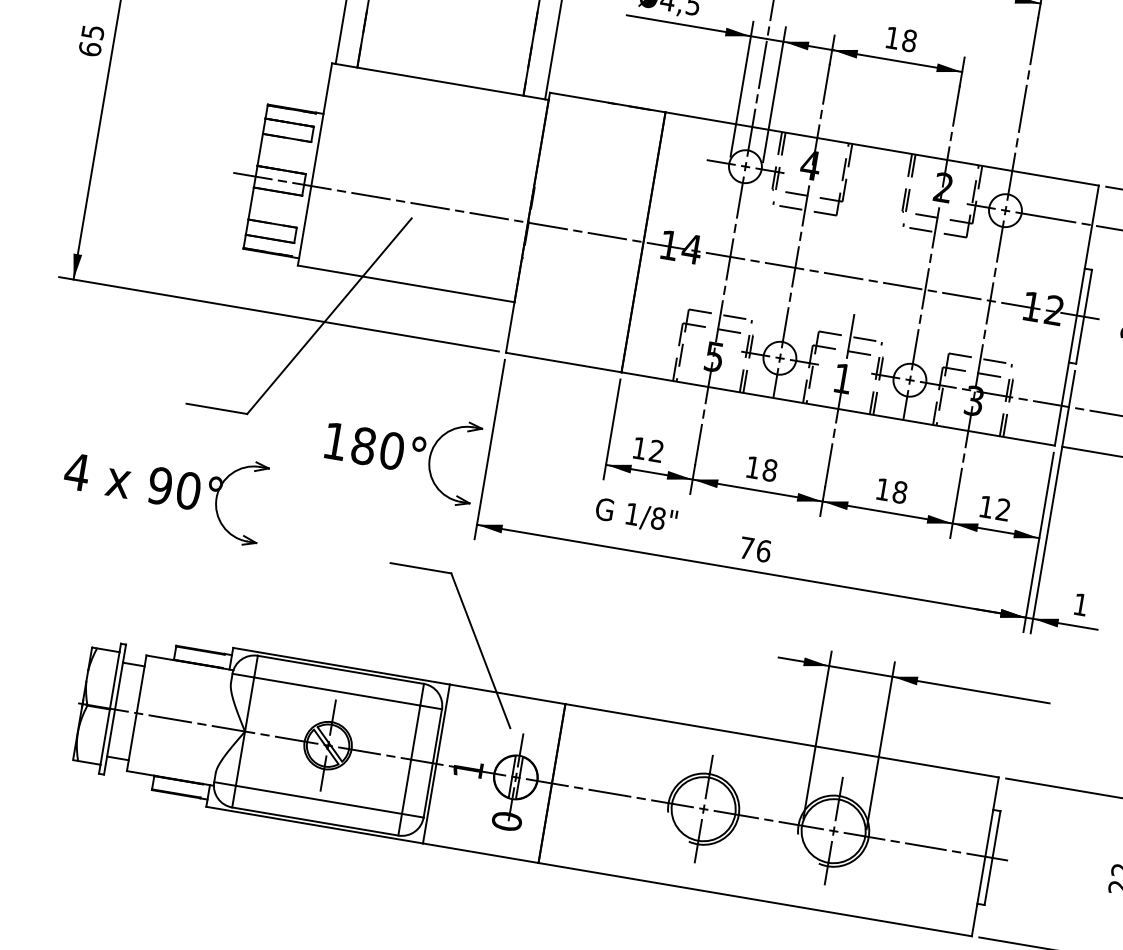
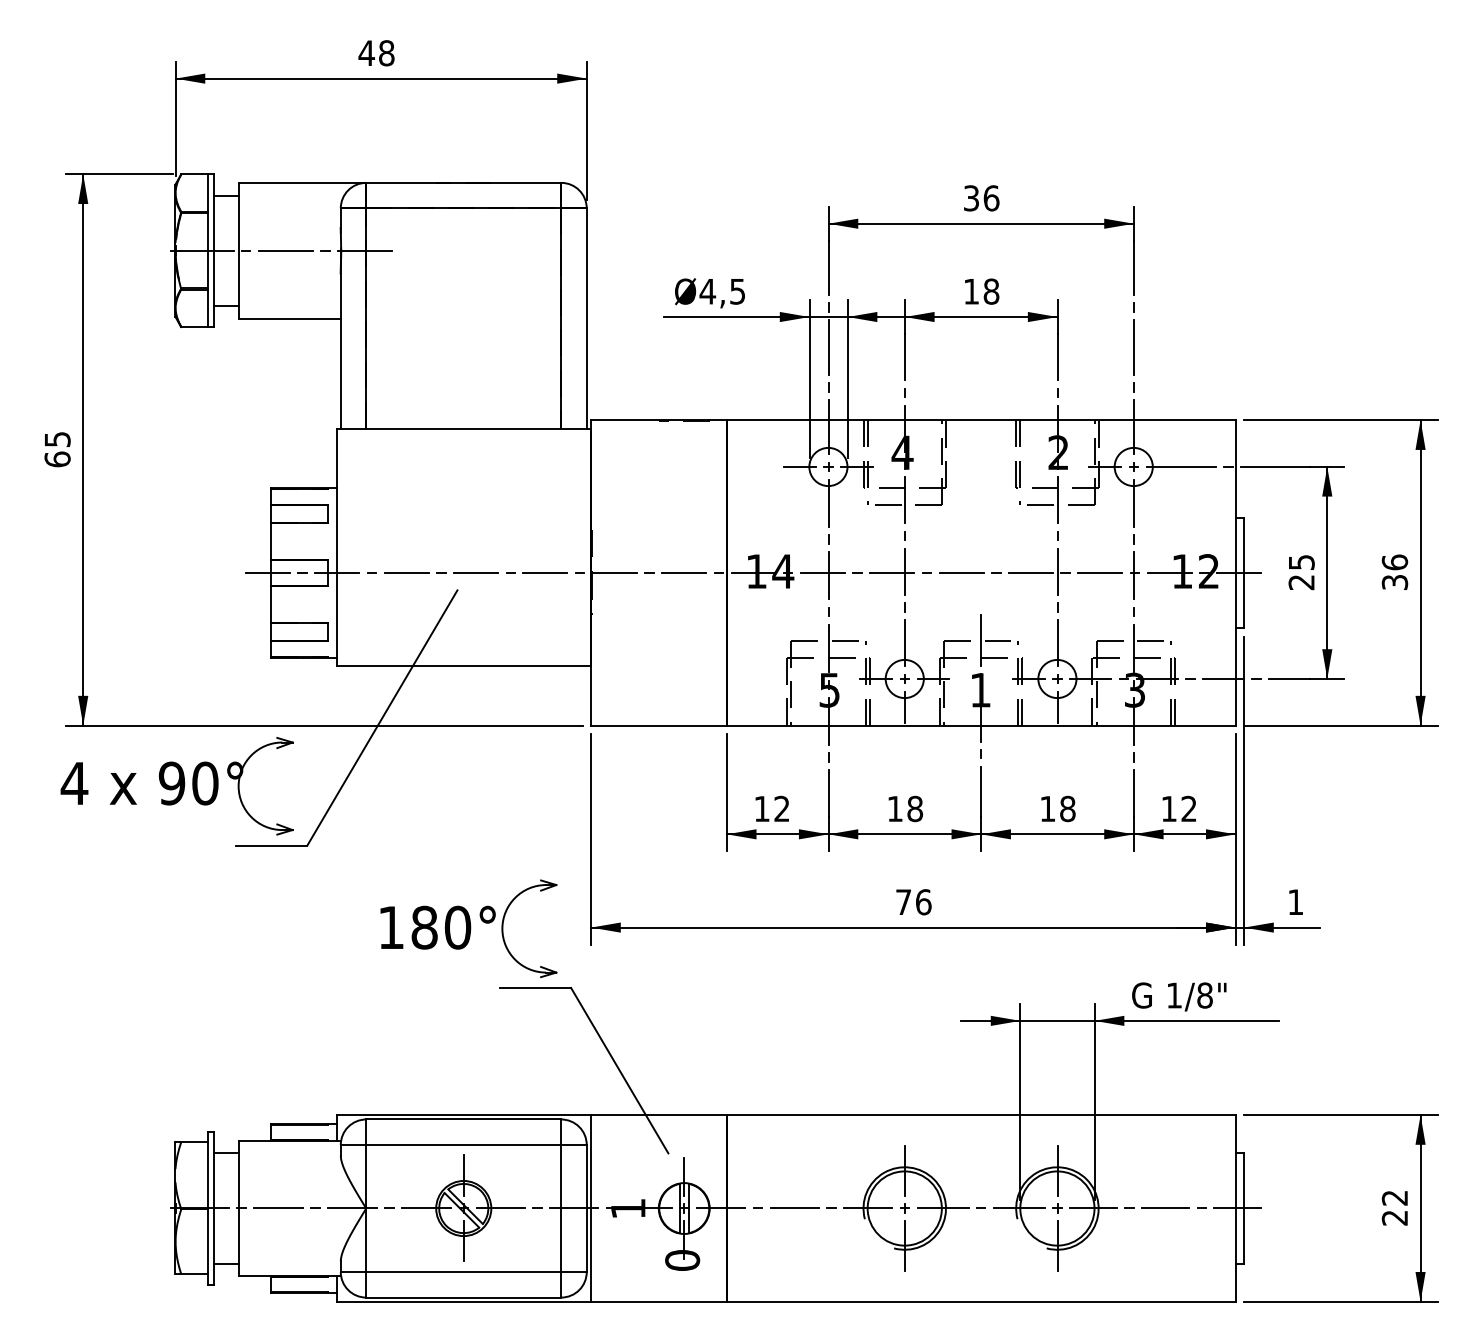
part: (400, 453) -> (468, 928), moved
part: (163, 489) -> (176, 786), moved
text: (636, 515) -> (1179, 996), moved

